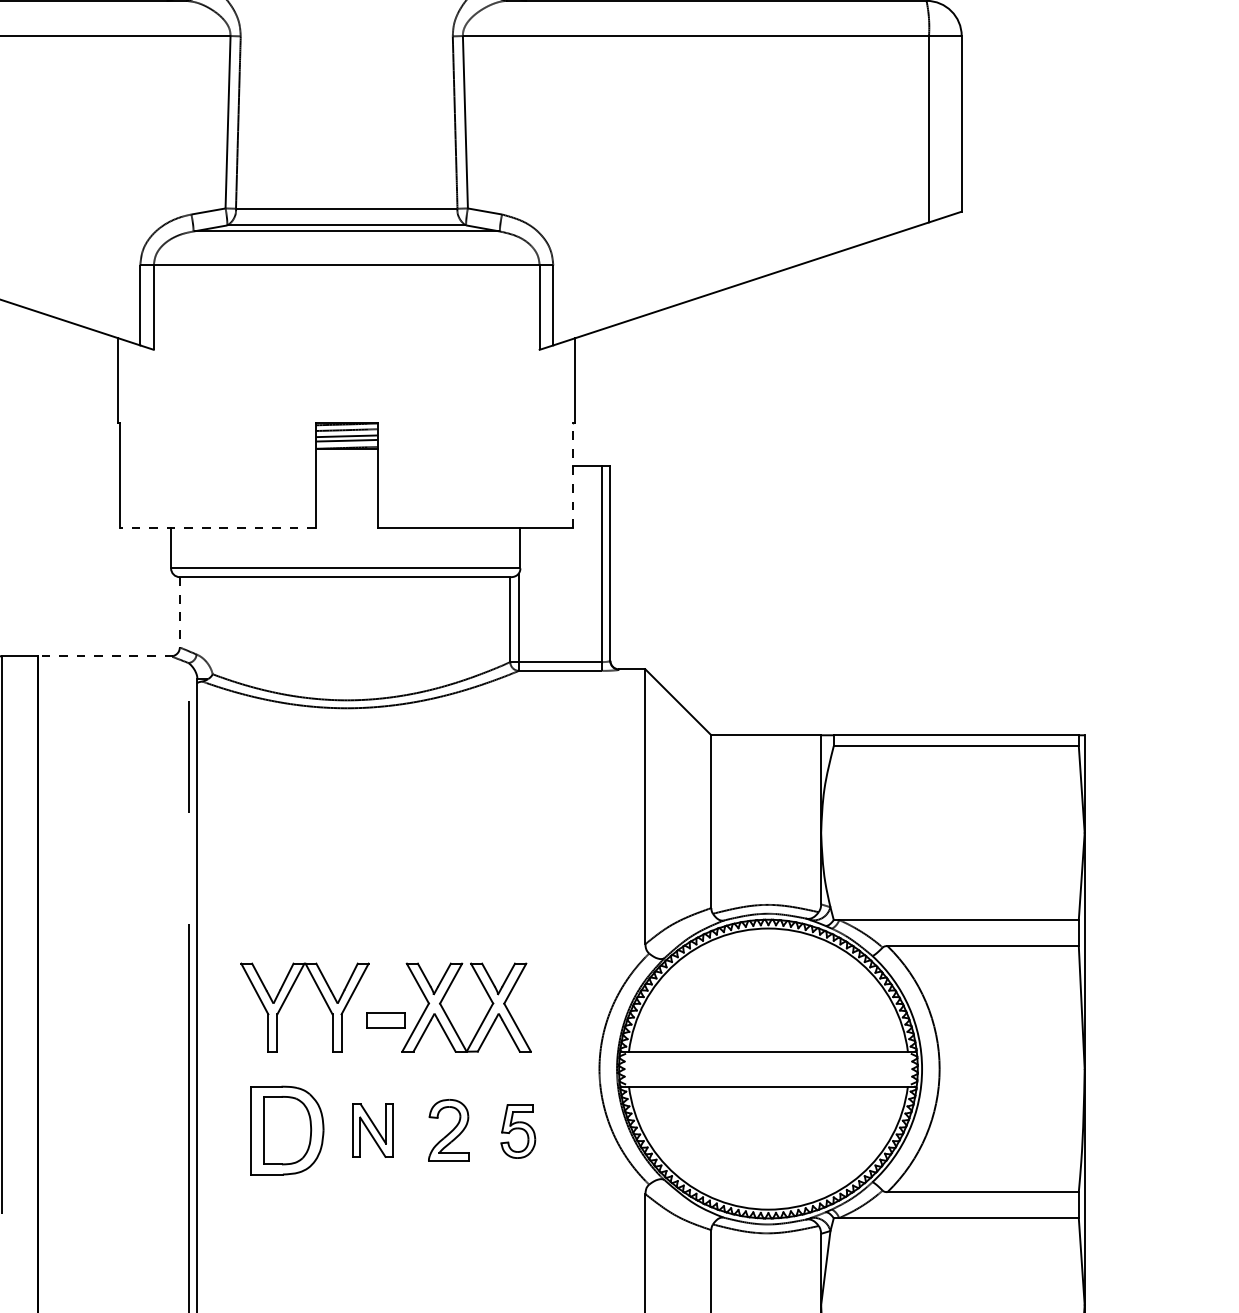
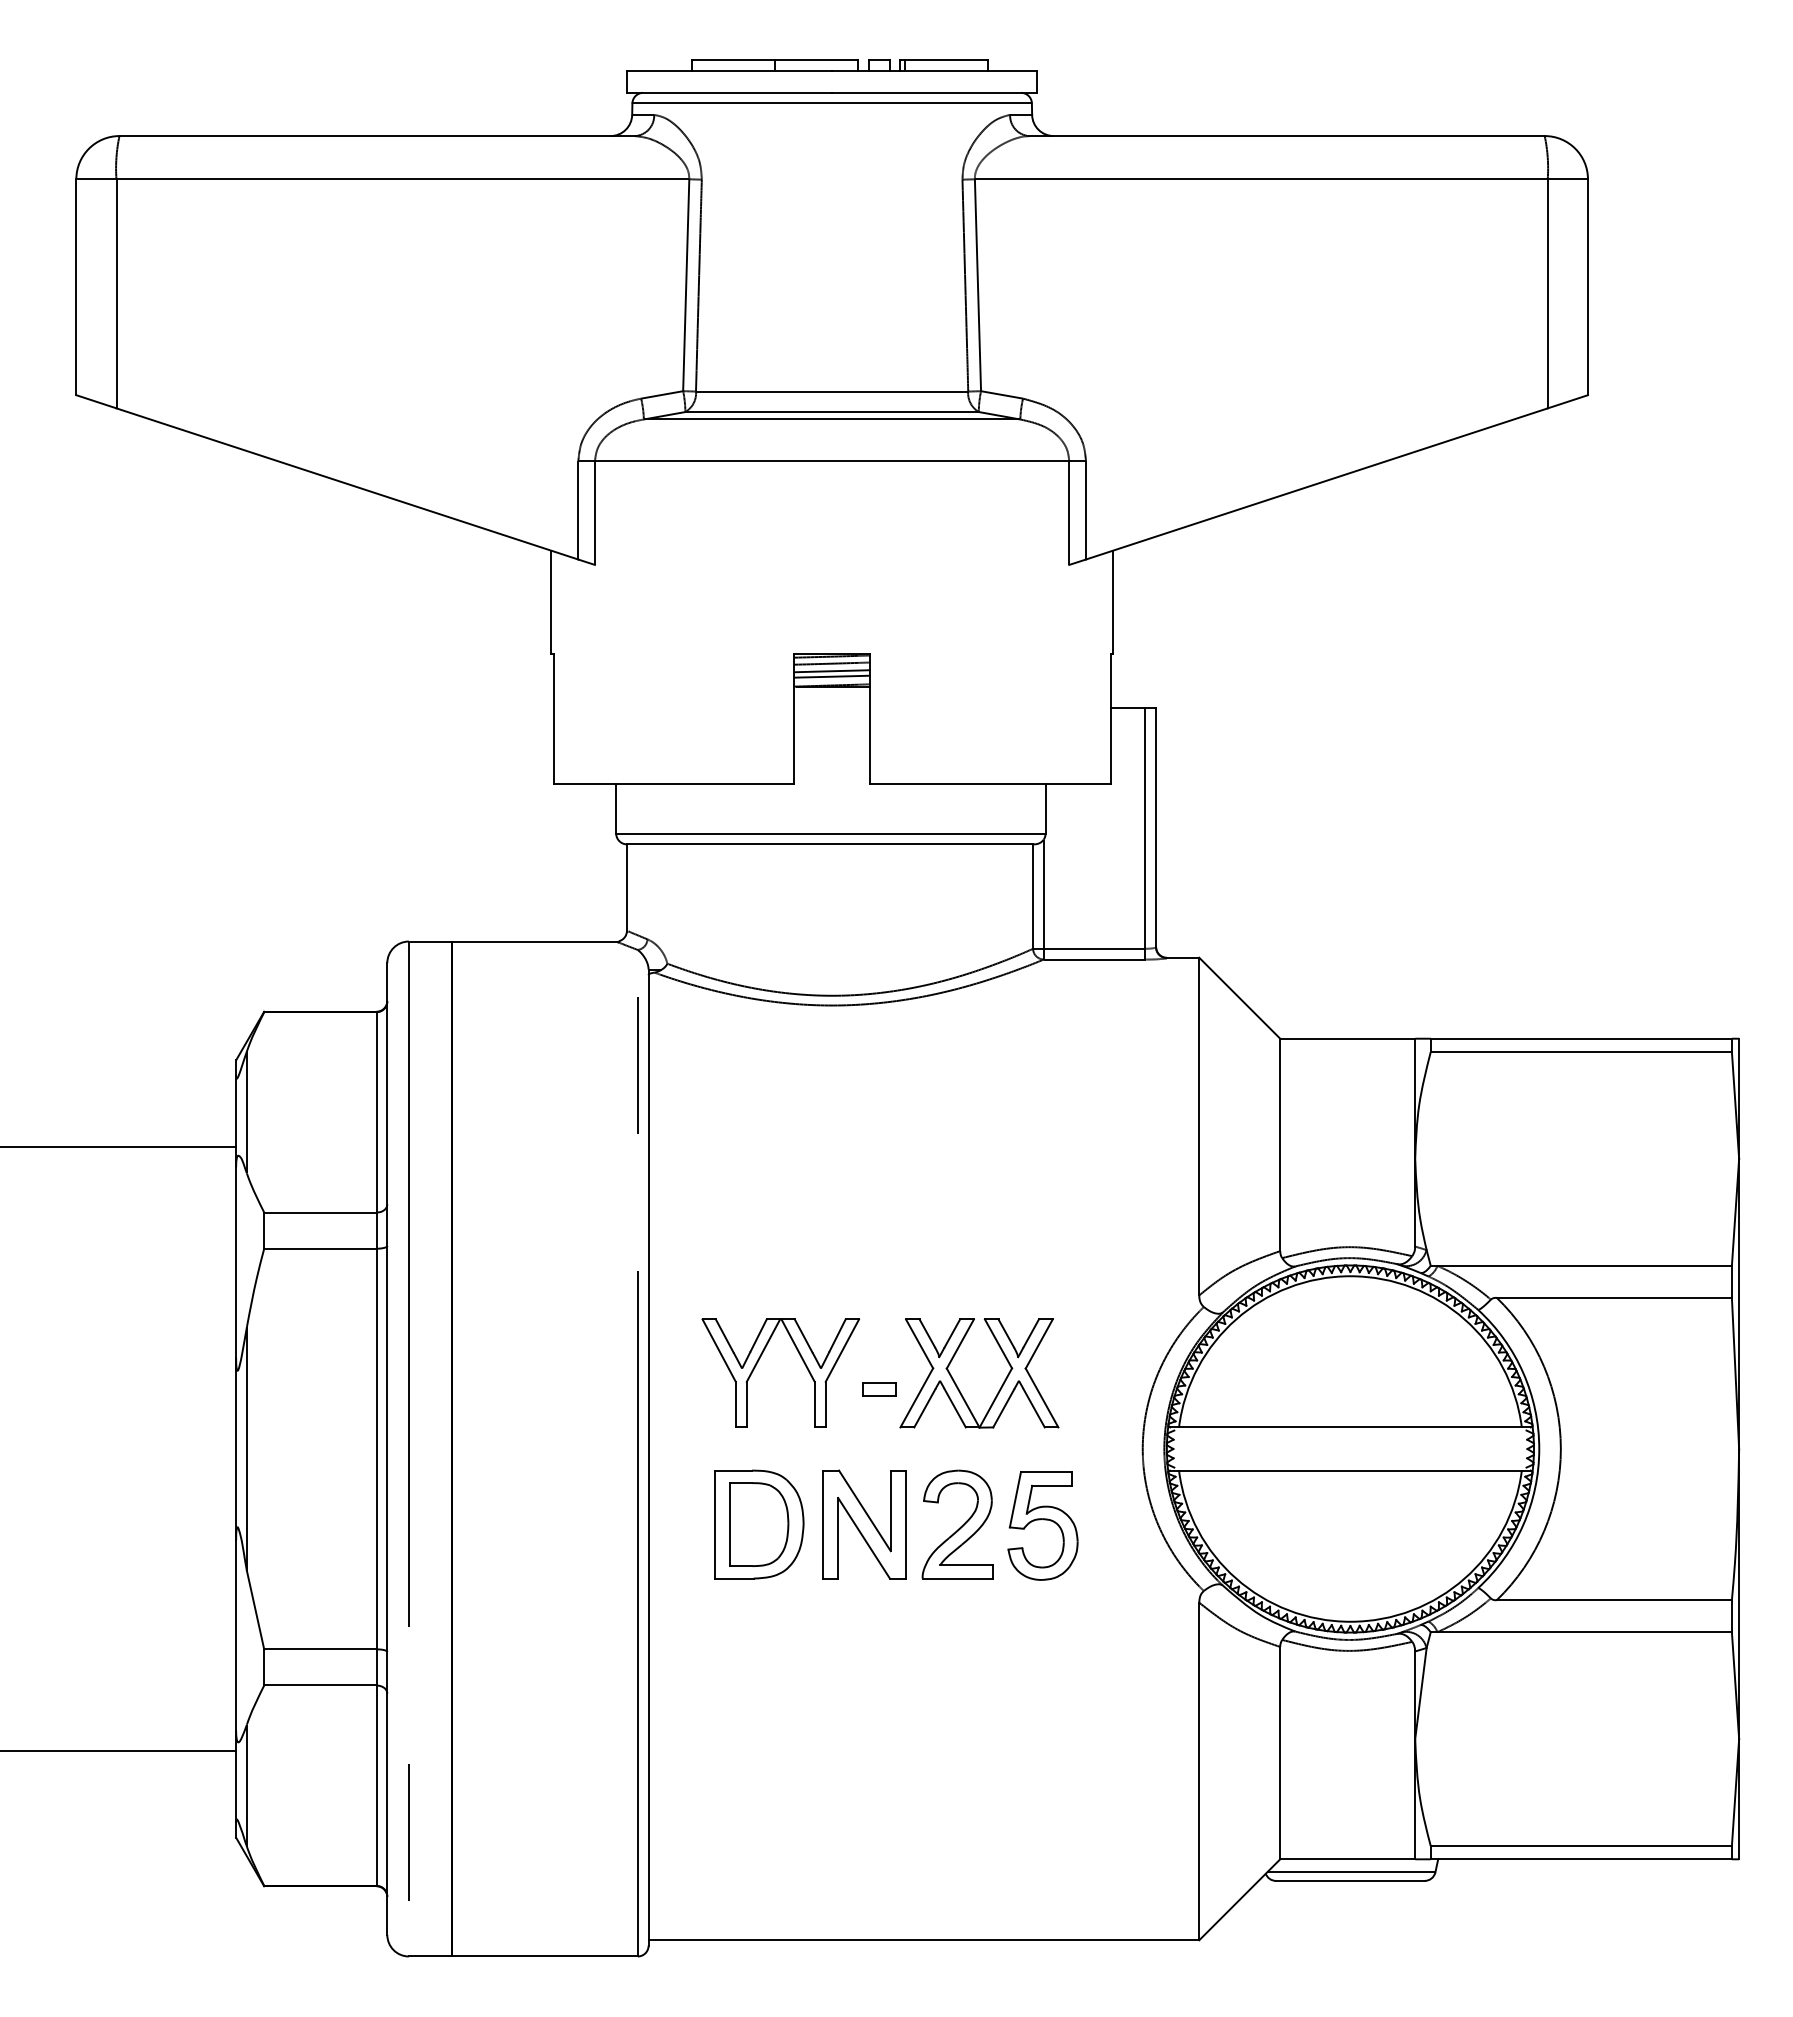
line: (573, 475) -> (1110, 719), dashed -> solid
line: (217, 527) -> (673, 783), dashed -> solid
line: (180, 613) -> (627, 888), dashed -> solid
line: (105, 656) -> (535, 941), dashed -> solid
part: (385, 1020) -> (879, 1389), size x0.71
part: (373, 1130) -> (864, 1524), size x1.67
part: (448, 1130) -> (957, 1524), size x1.43
part: (517, 1131) -> (1042, 1525), size x1.67

